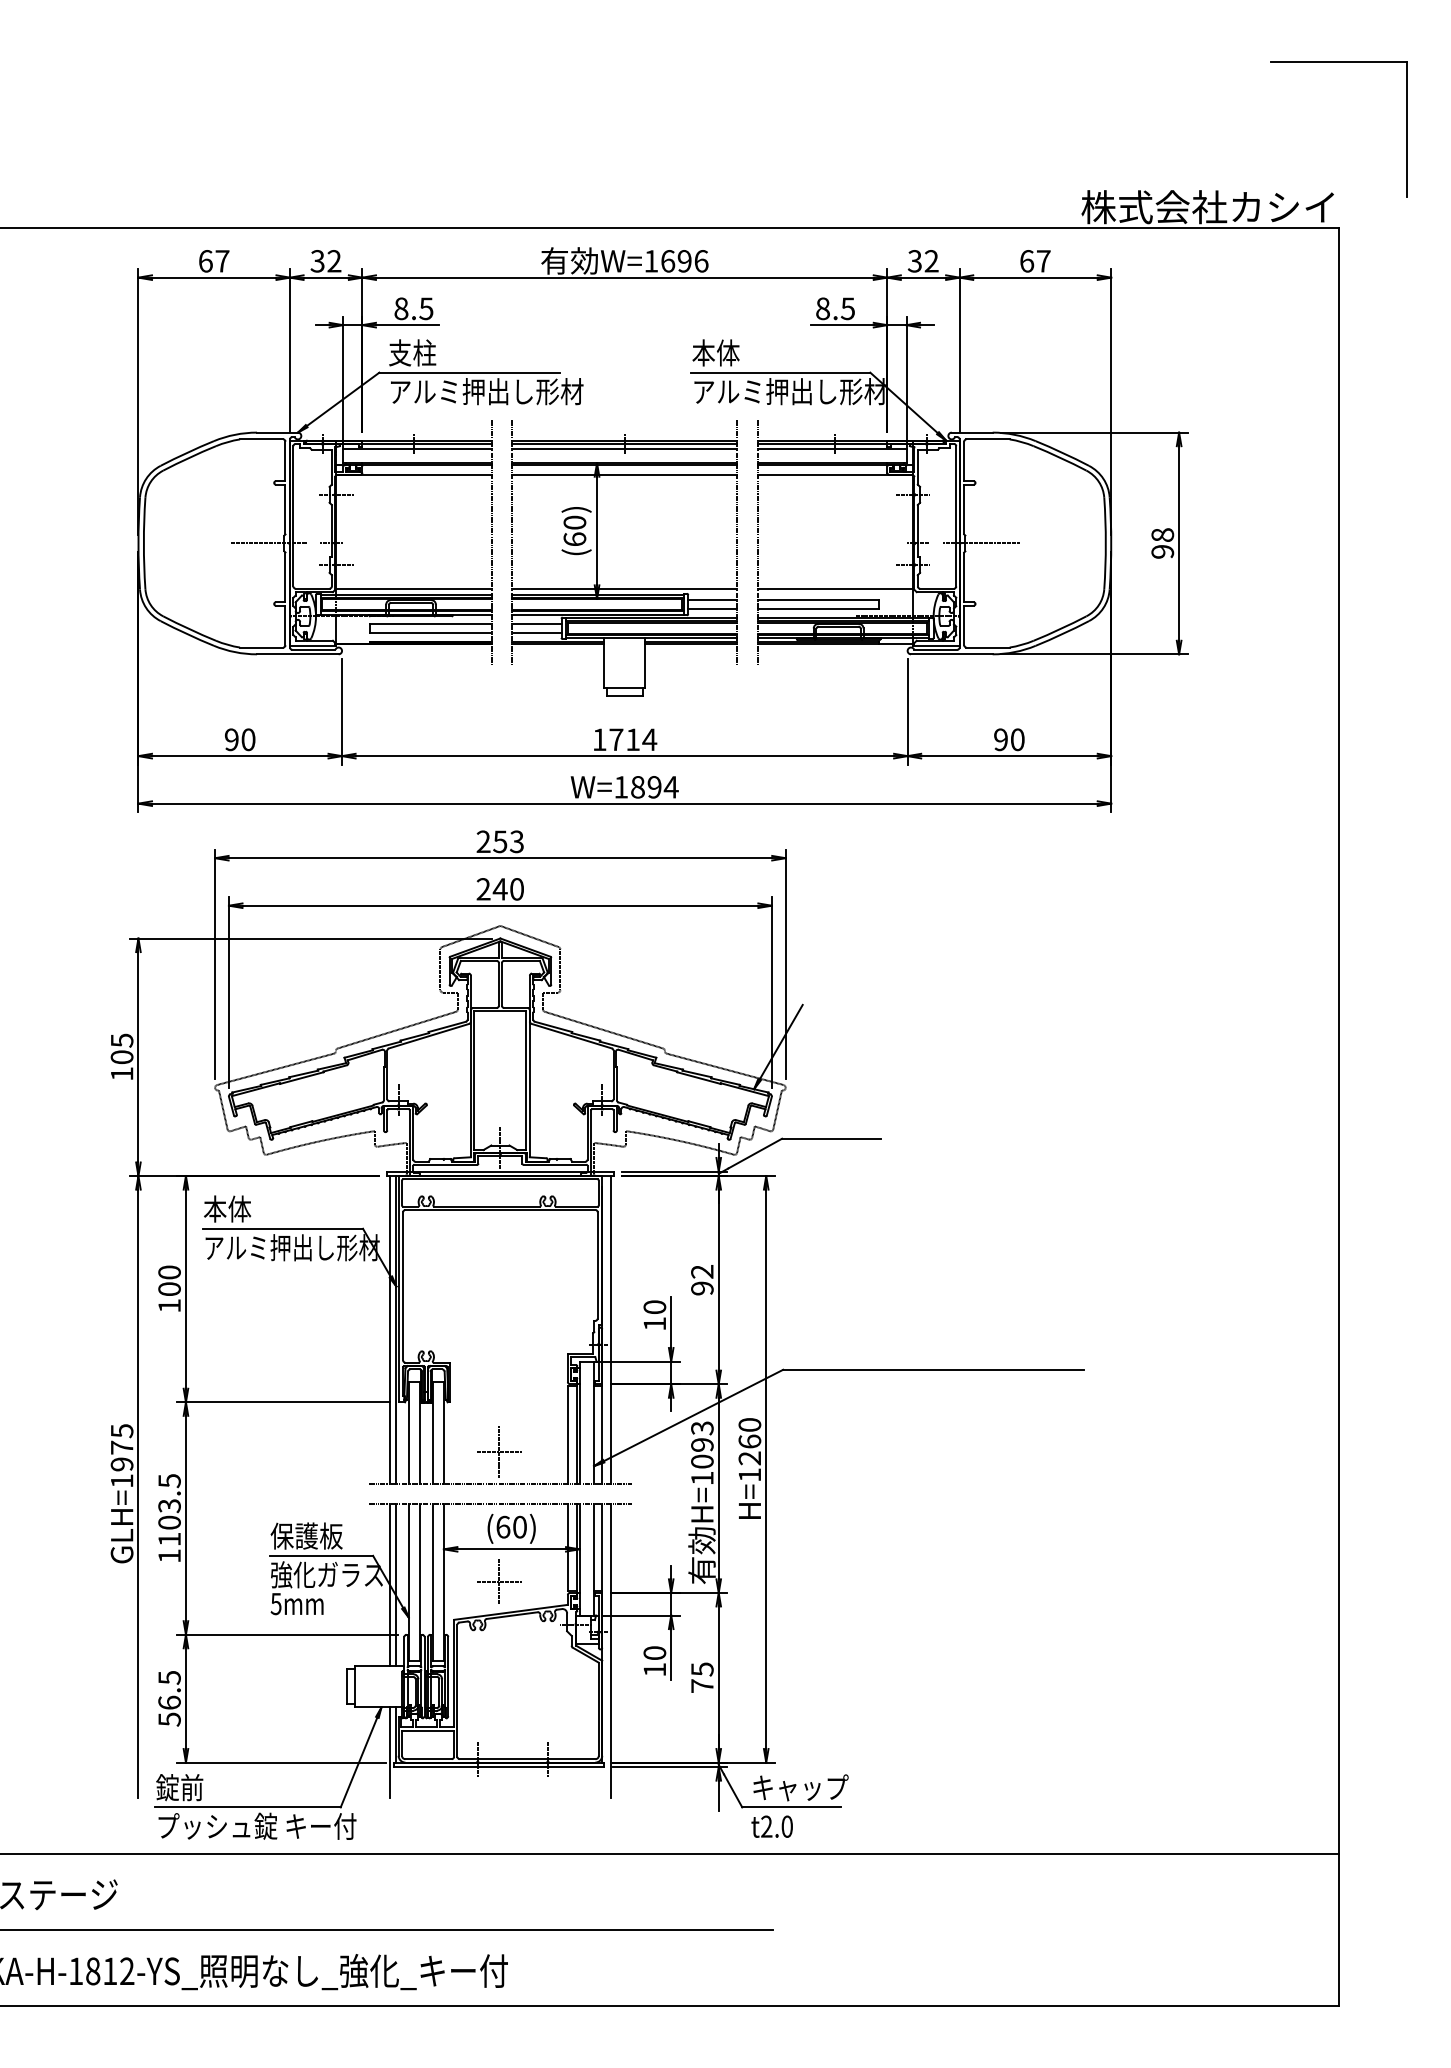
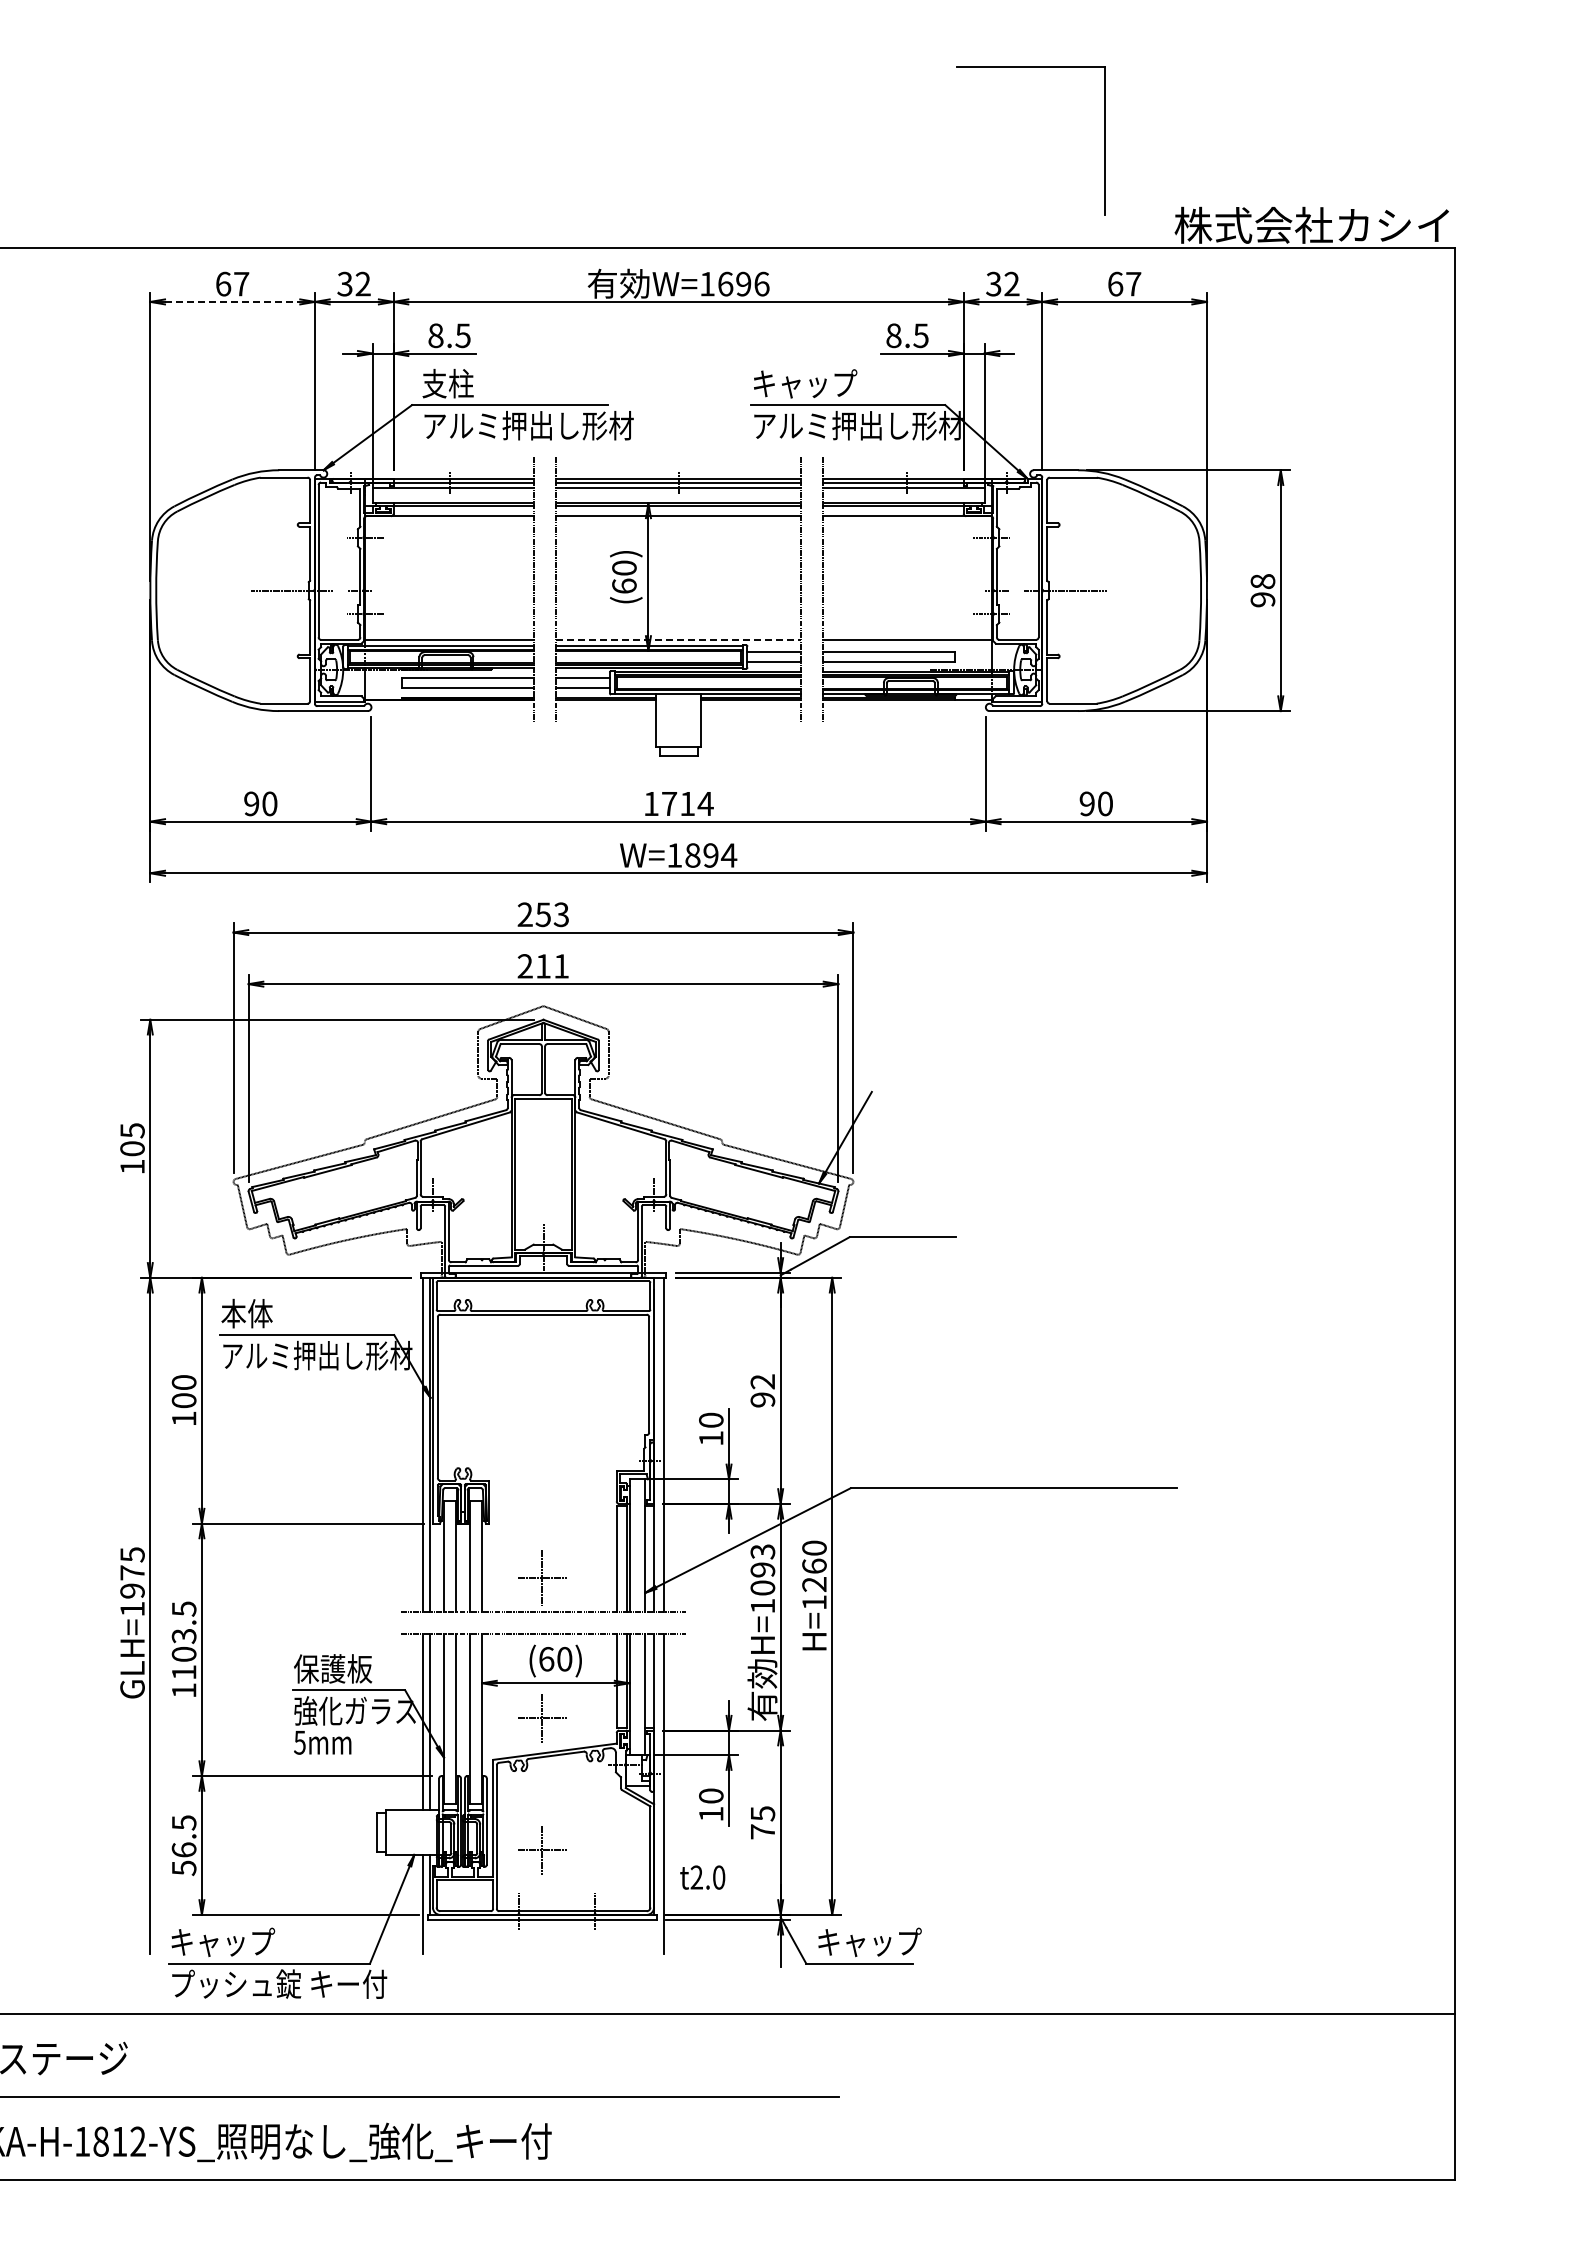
part: (1339, 61) -> (1030, 67), moved
line: (214, 277) -> (232, 301), solid -> dashed
text: (740, 352) -> (804, 383), 本体 -> キャップ
line: (625, 588) -> (679, 639), solid -> dashed
text: (508, 889) -> (552, 966), 240 -> 211
part: (499, 1703) -> (542, 1850), added
text: (204, 1787) -> (222, 1942), 錠前 -> キャップ
text: (771, 1826) -> (702, 1877), moved

